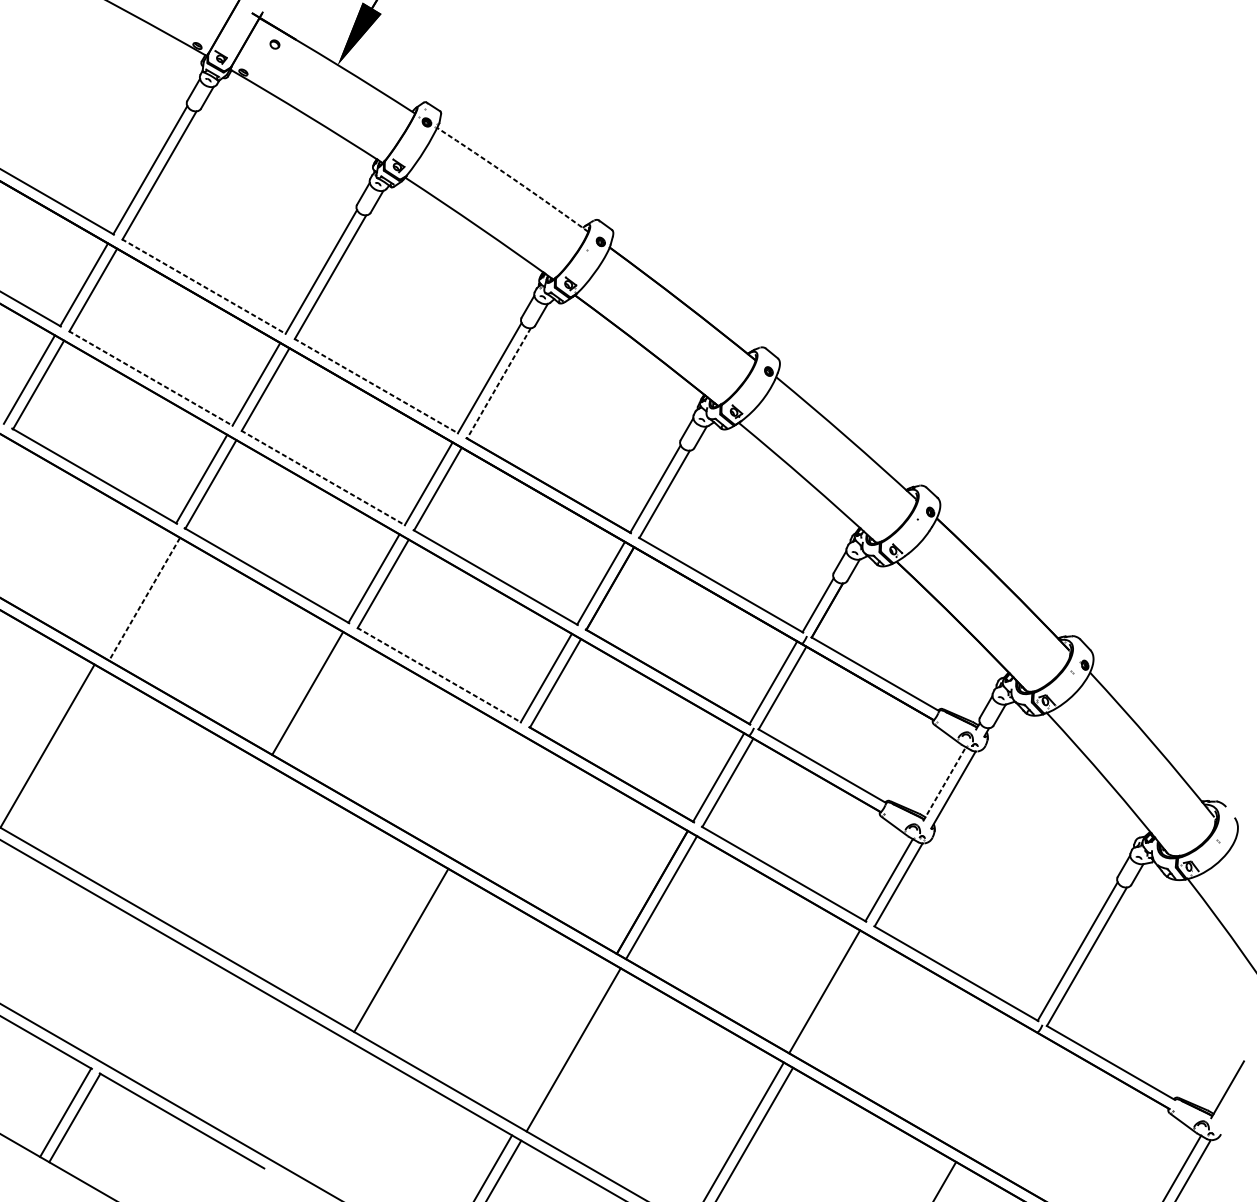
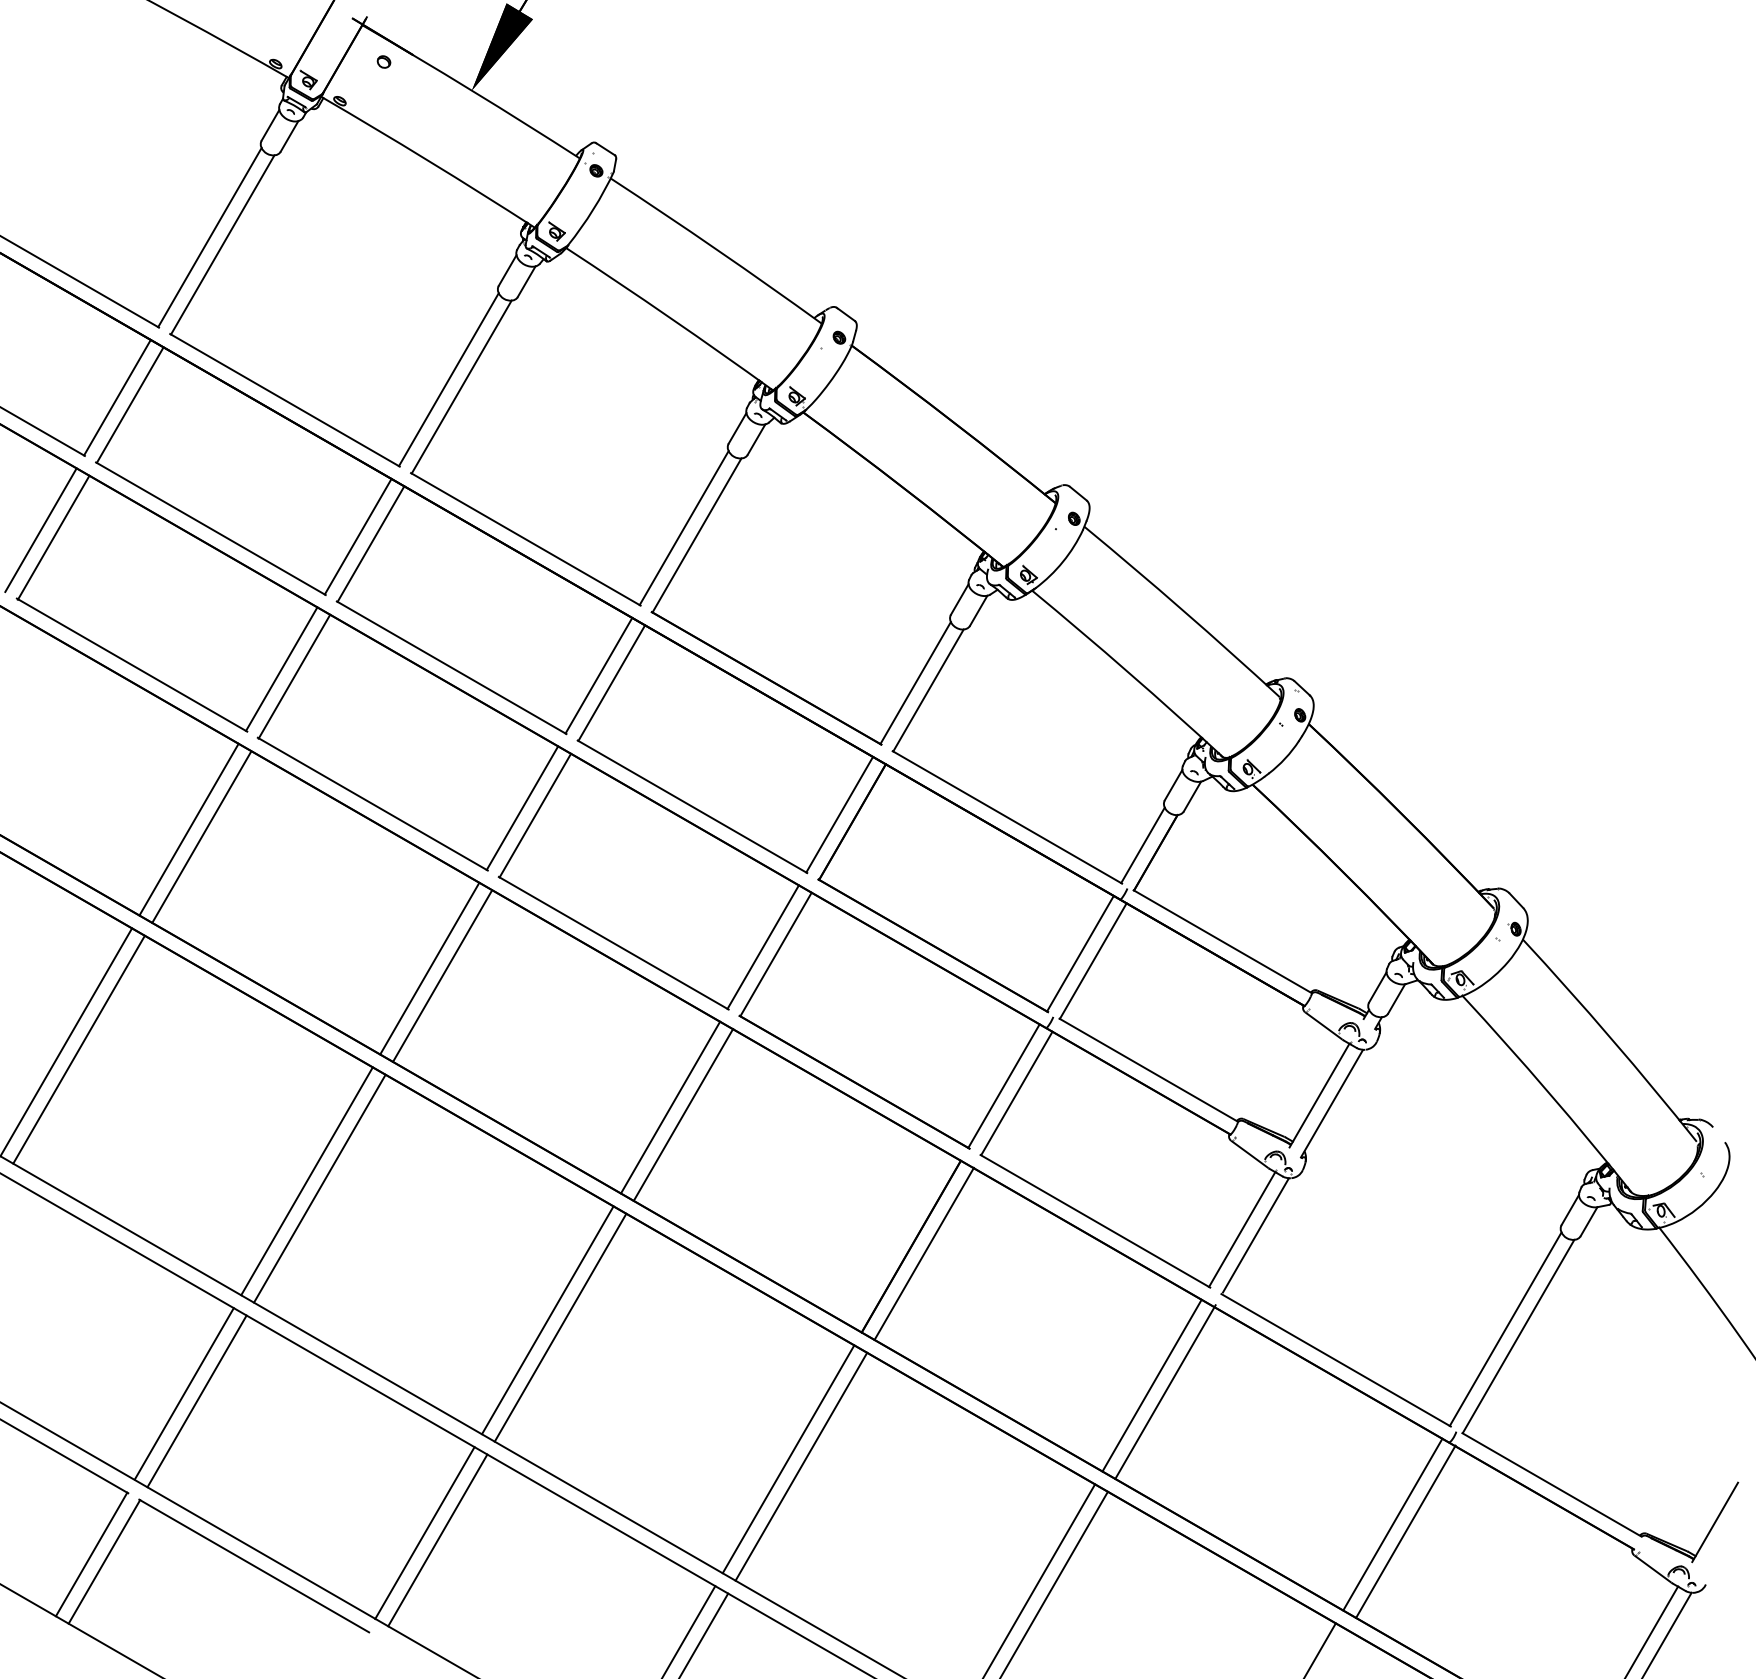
arc: (513, 178) -> (717, 249), dashed -> solid
line: (203, 286) -> (284, 400), dashed -> solid
line: (150, 378) -> (210, 528), dashed -> solid
line: (498, 383) -> (696, 535), dashed -> solid
line: (376, 386) -> (525, 539), dashed -> solid
line: (323, 477) -> (451, 667), dashed -> solid
line: (135, 593) -> (188, 829), added
line: (144, 599) -> (201, 837), dashed -> solid
line: (439, 675) -> (613, 943), dashed -> solid
line: (316, 698) -> (442, 975), added
line: (56, 751) -> (78, 1049), added
line: (944, 784) -> (1319, 1095), dashed -> solid
line: (479, 792) -> (670, 1107), added
line: (489, 797) -> (683, 1114), added
line: (219, 845) -> (306, 1181), added
line: (228, 850) -> (319, 1188), added
line: (391, 945) -> (547, 1320), added
line: (834, 996) -> (1165, 1391), added
line: (131, 997) -> (183, 1393), added
line: (140, 1003) -> (196, 1401), added
line: (564, 1044) -> (788, 1459), added
line: (996, 1091) -> (1392, 1524), added
line: (1006, 1096) -> (1405, 1531), added
line: (303, 1097) -> (424, 1533), added
line: (313, 1102) -> (437, 1540), added

